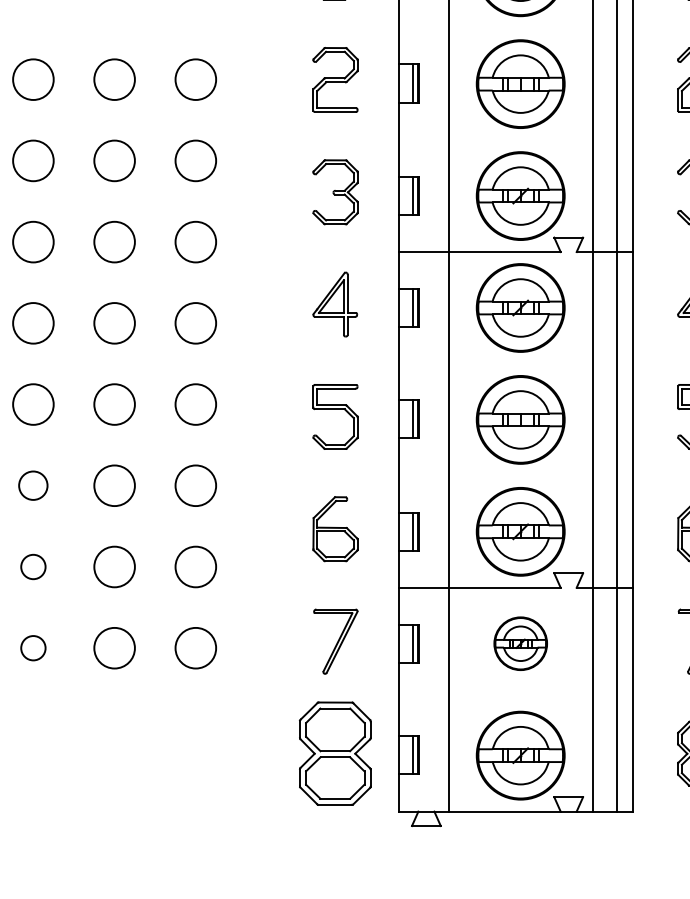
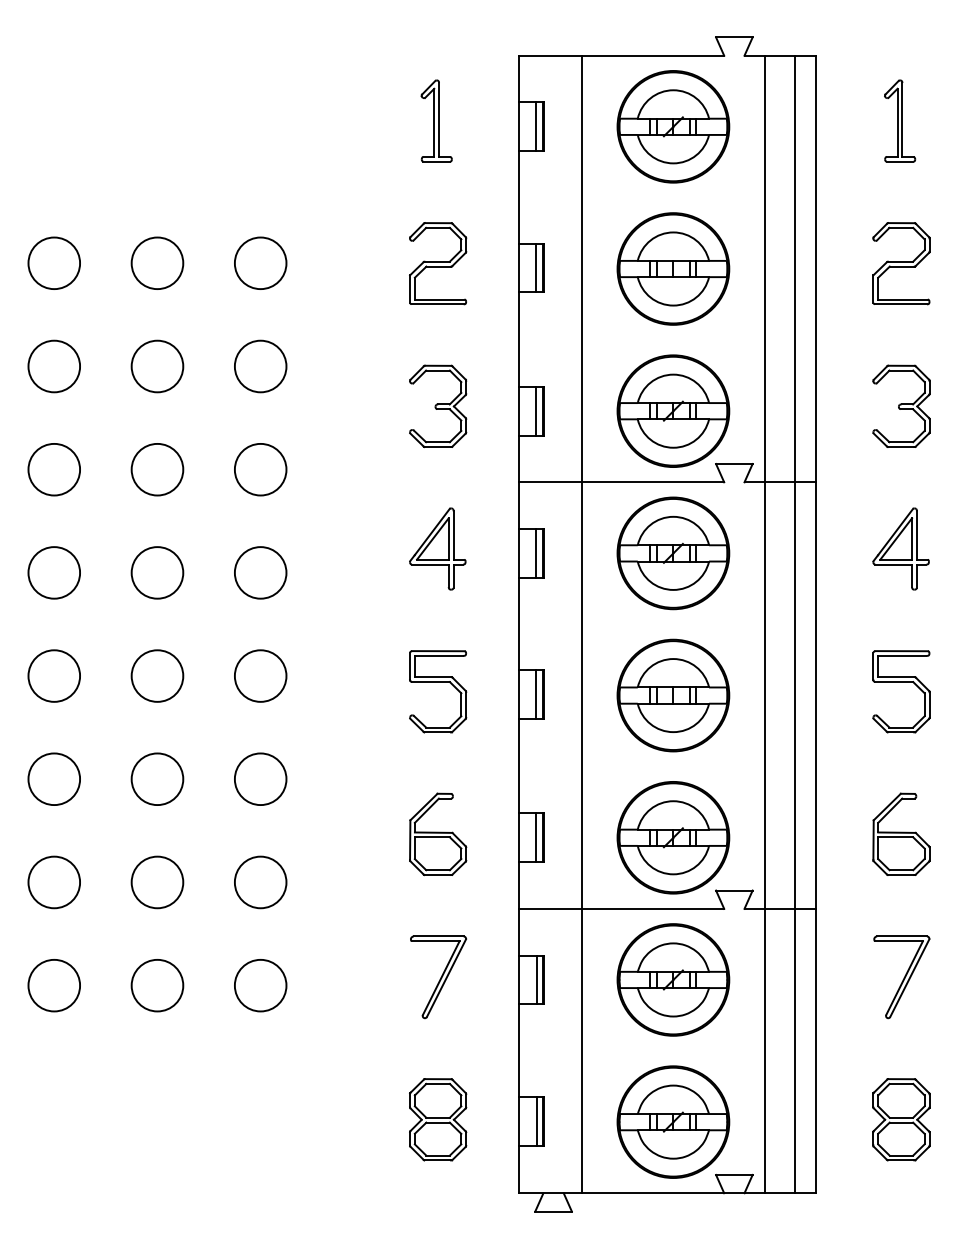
circle: (32, 485) -> (53, 778), size x1.43
circle: (33, 567) -> (54, 882), size x1.67
part: (520, 643) -> (673, 979), size x1.67
circle: (33, 648) -> (54, 985), size x1.67
part: (335, 753) -> (438, 1119), size x0.62

